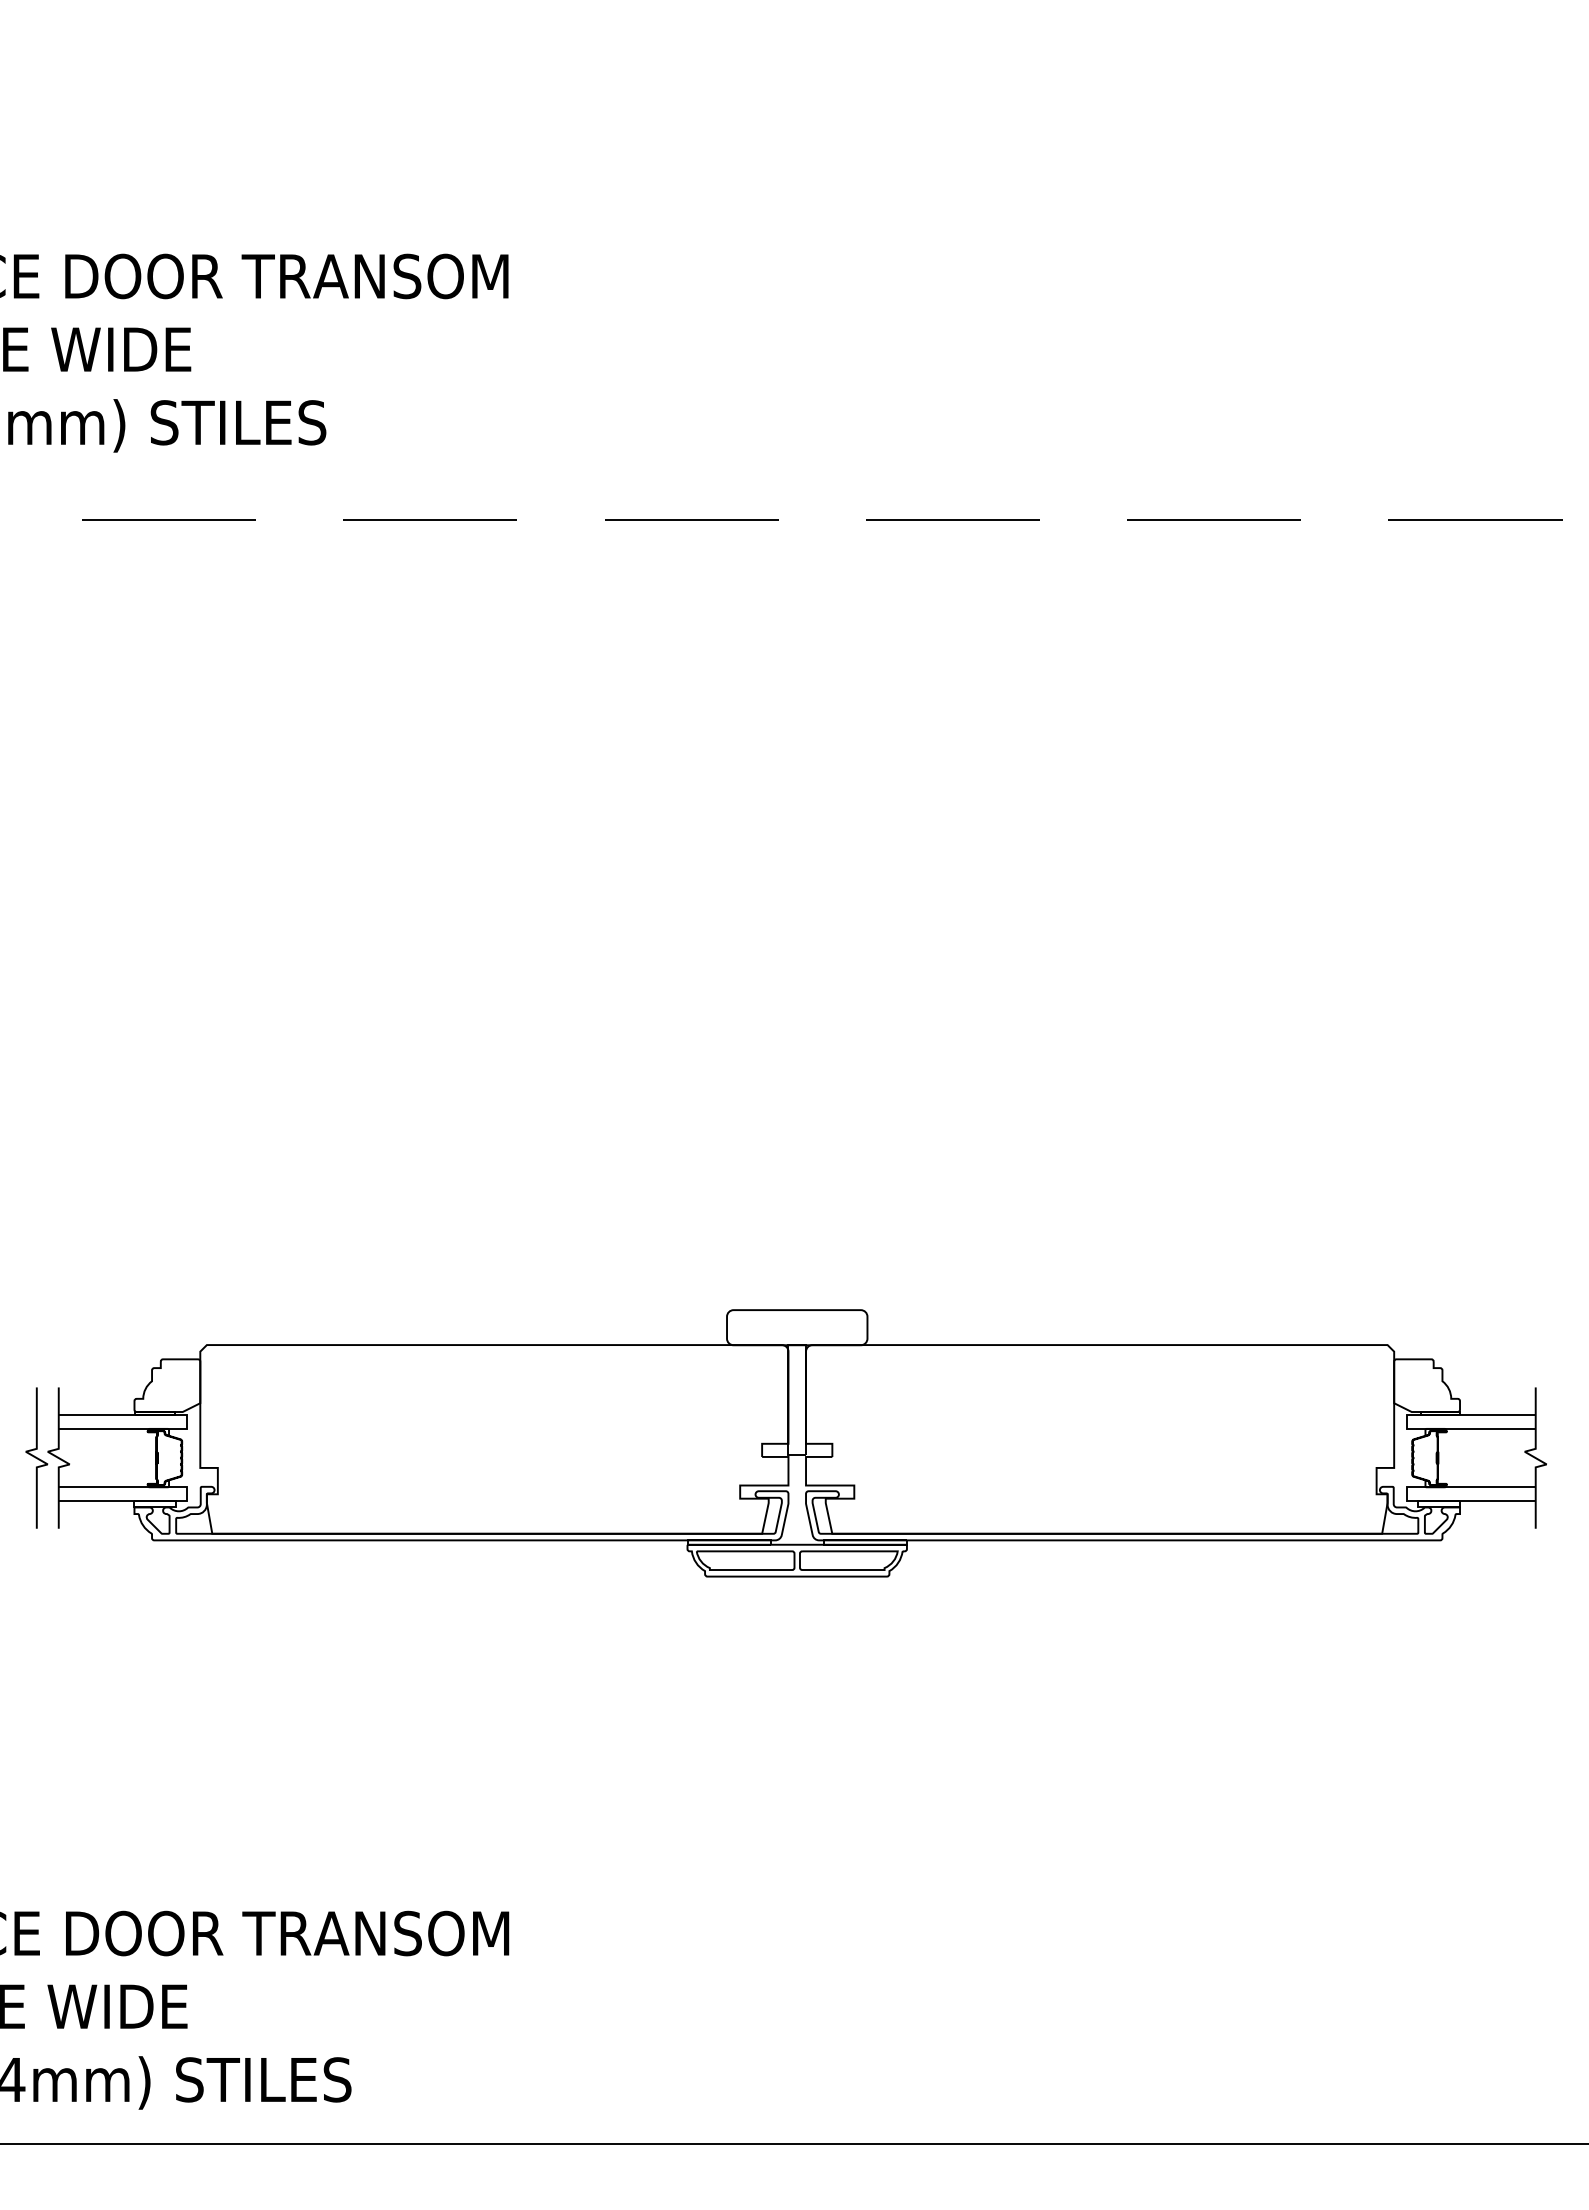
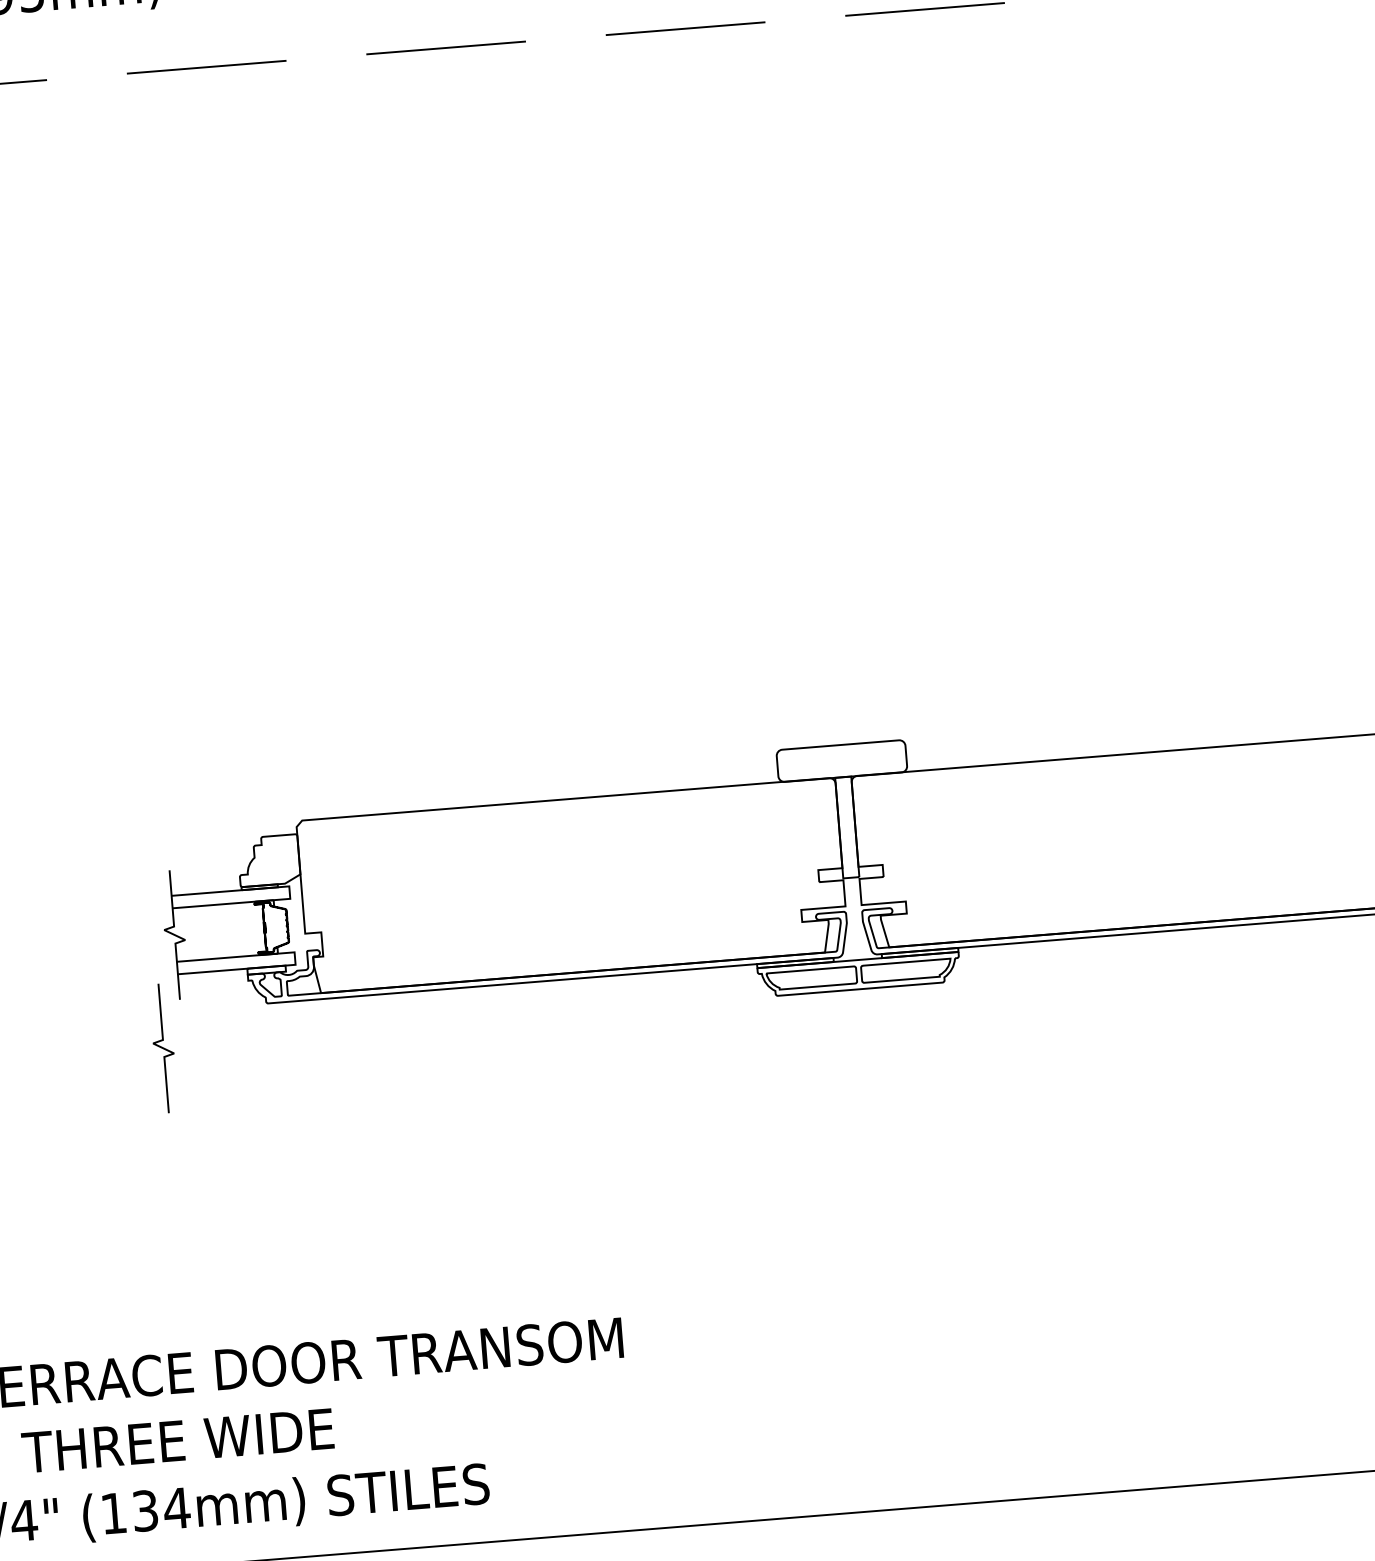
curve: (36, 1457) -> (163, 1047), moved

